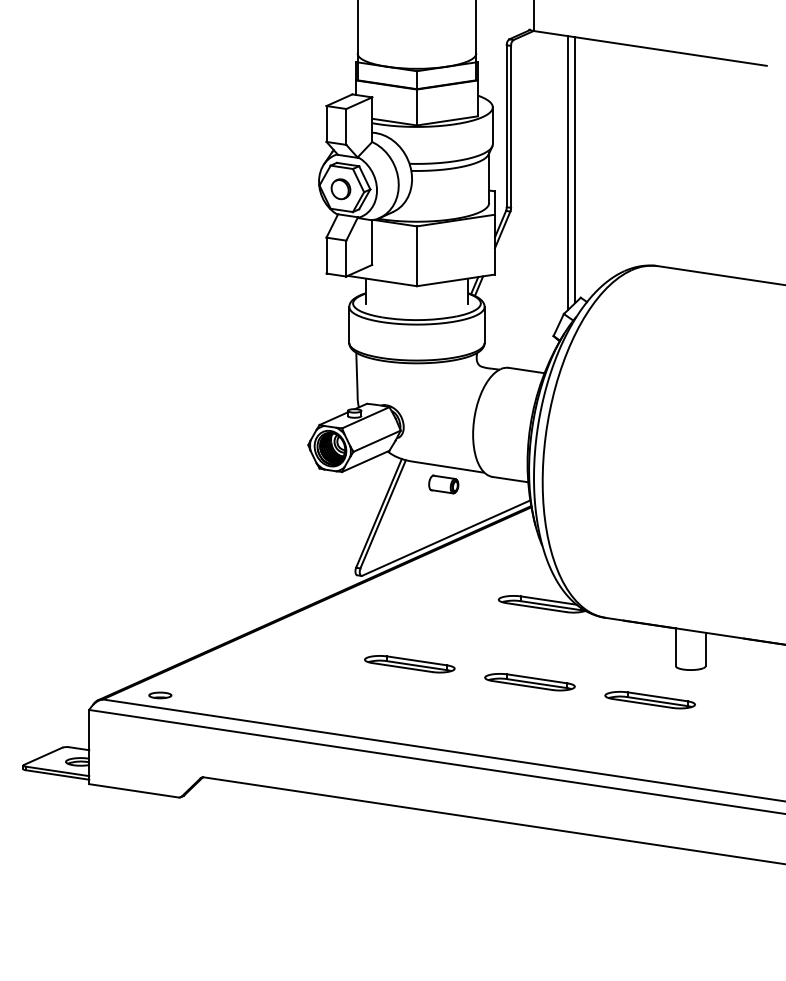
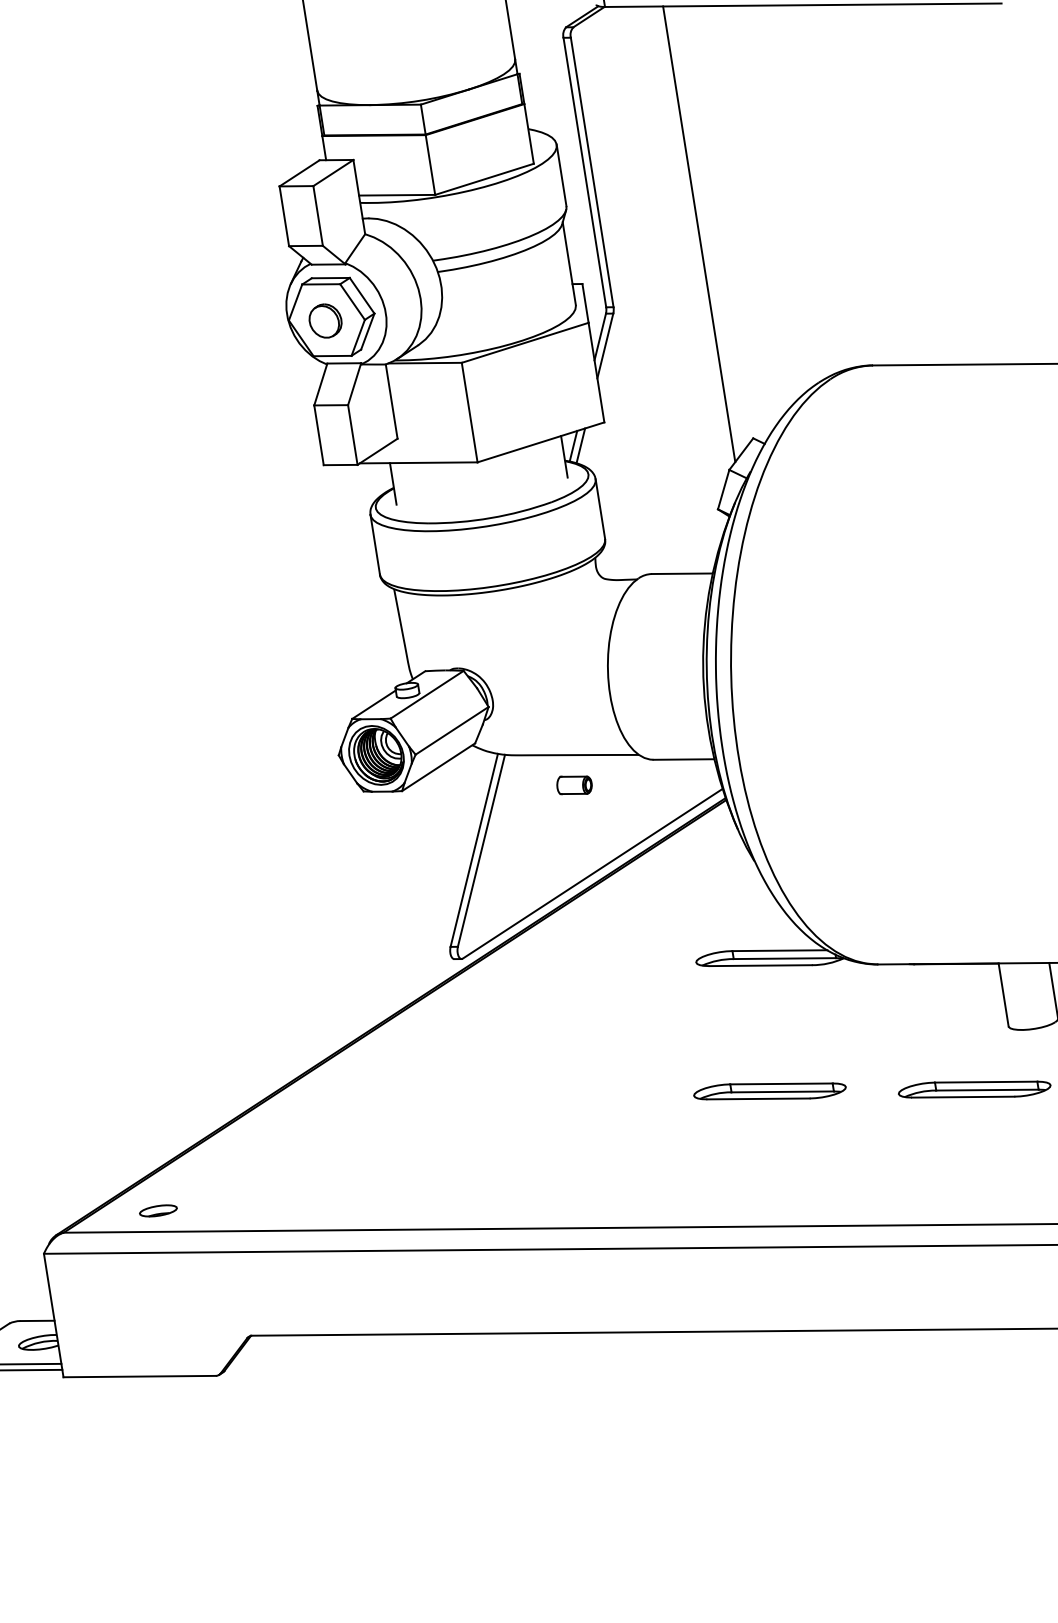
line: (574, 170) -> (709, 228), removed
part: (443, 484) -> (573, 785), size x0.7
part: (409, 664) -> (564, 1093), removed

